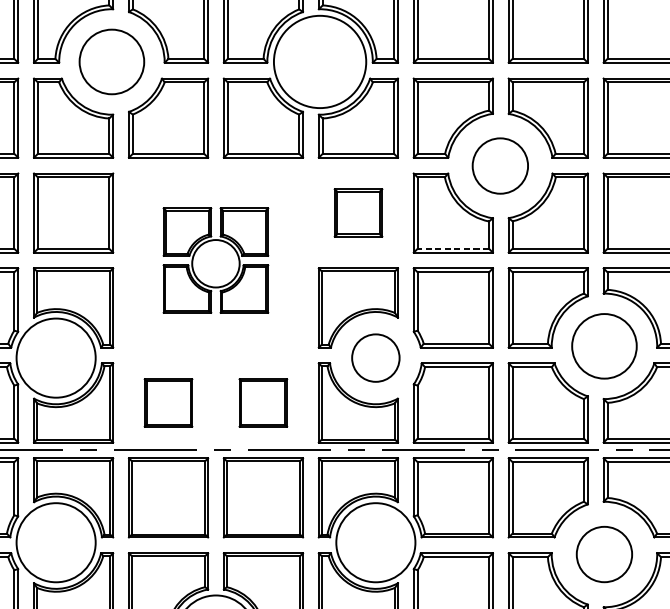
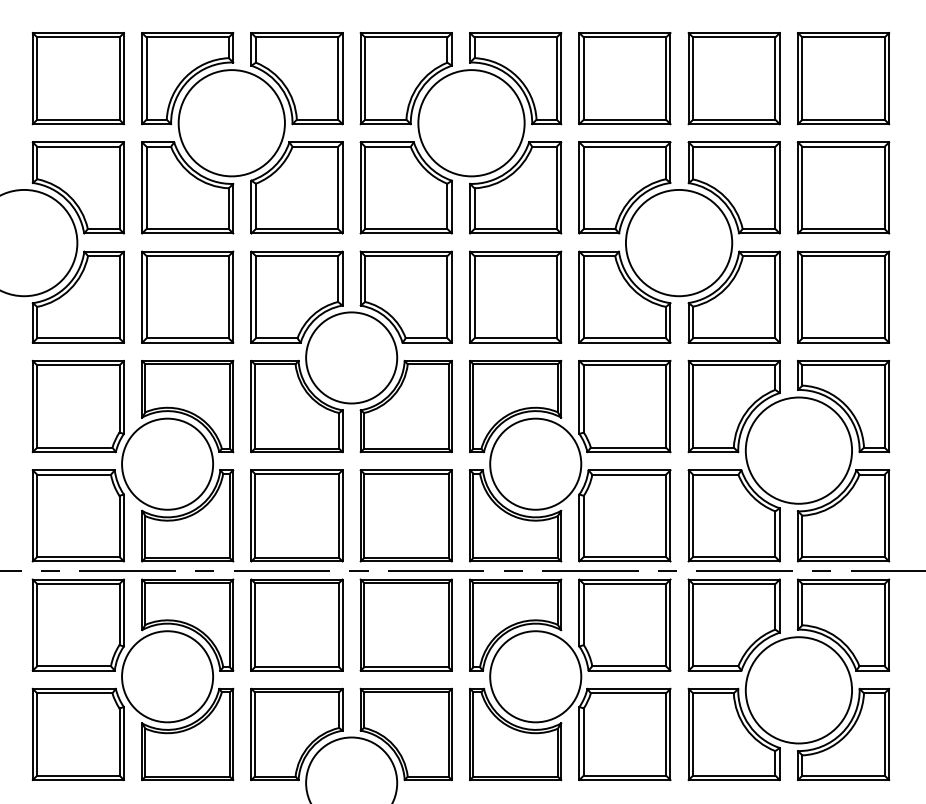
circle: (111, 62) -> (231, 123), size x1.43
circle: (499, 165) -> (678, 242), size x1.67
part: (358, 212) -> (515, 296), size x1.67
line: (452, 248) -> (624, 338), dashed -> solid
part: (215, 260) -> (351, 351), size x1.67
circle: (604, 346) -> (798, 450), size x1.43
circle: (375, 357) -> (535, 463), size x1.67
part: (168, 402) -> (296, 515), size x1.67
part: (262, 402) -> (405, 515), size x1.67
circle: (604, 554) -> (798, 690), size x1.67

